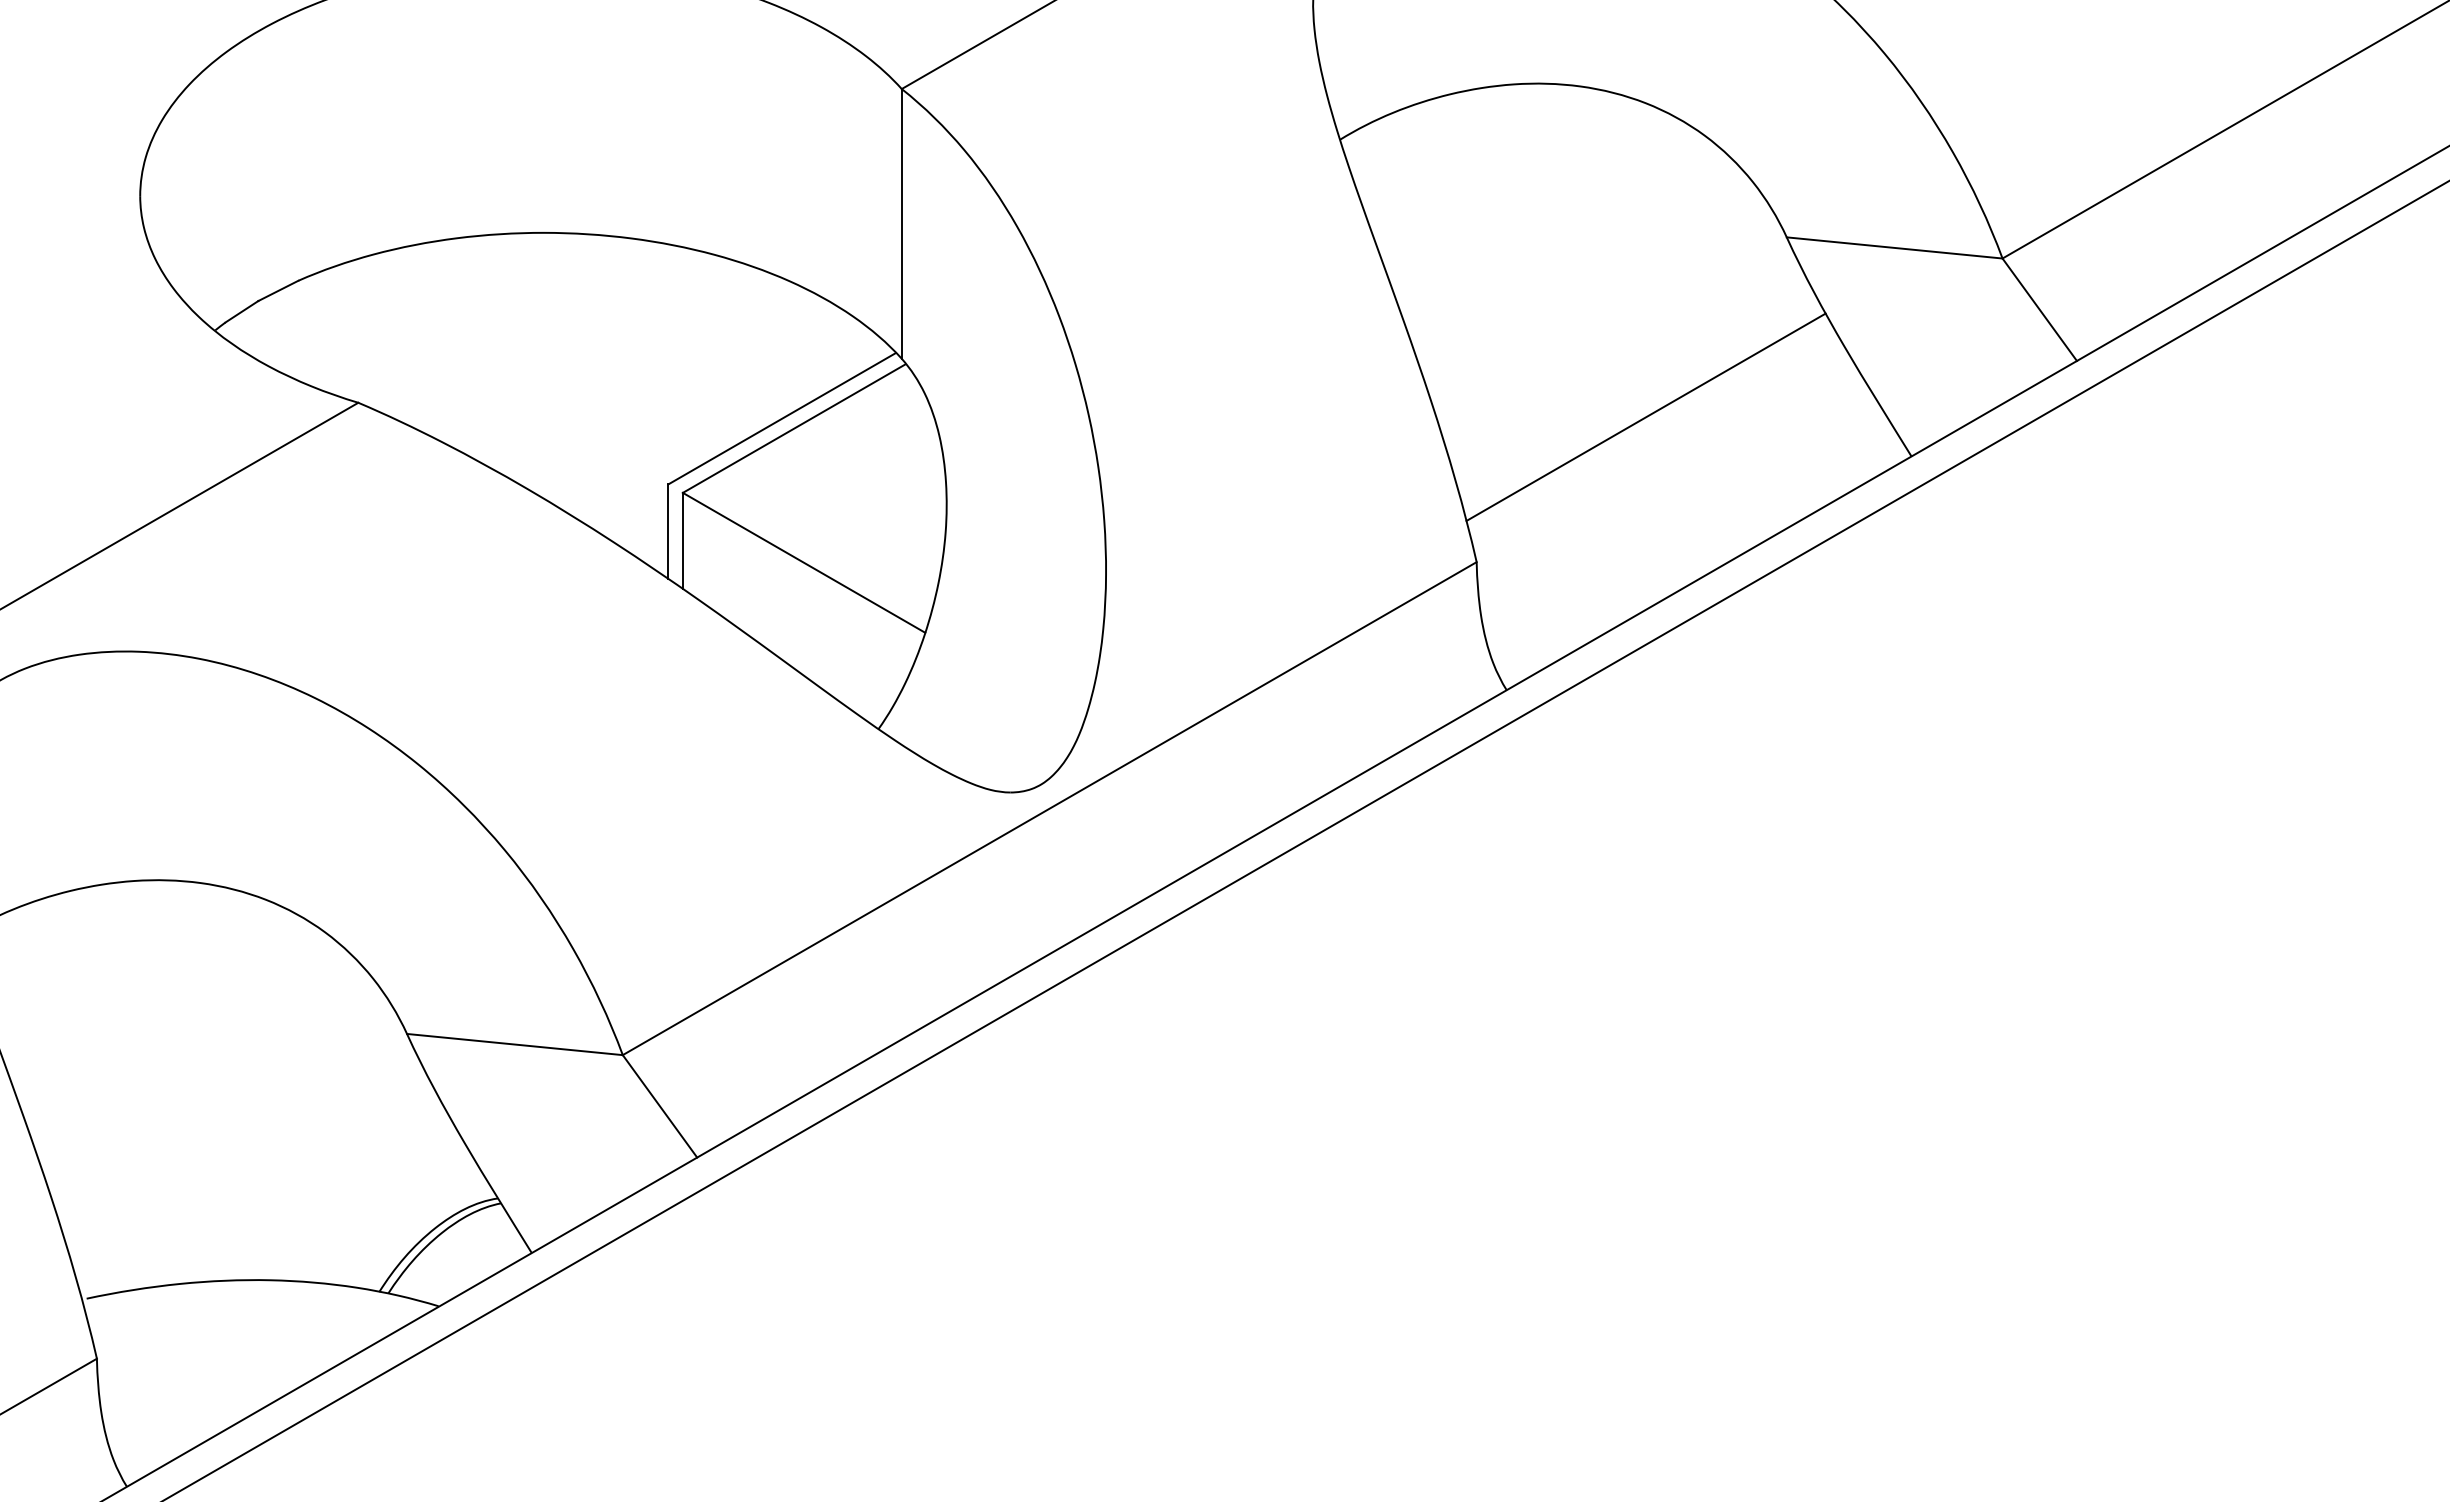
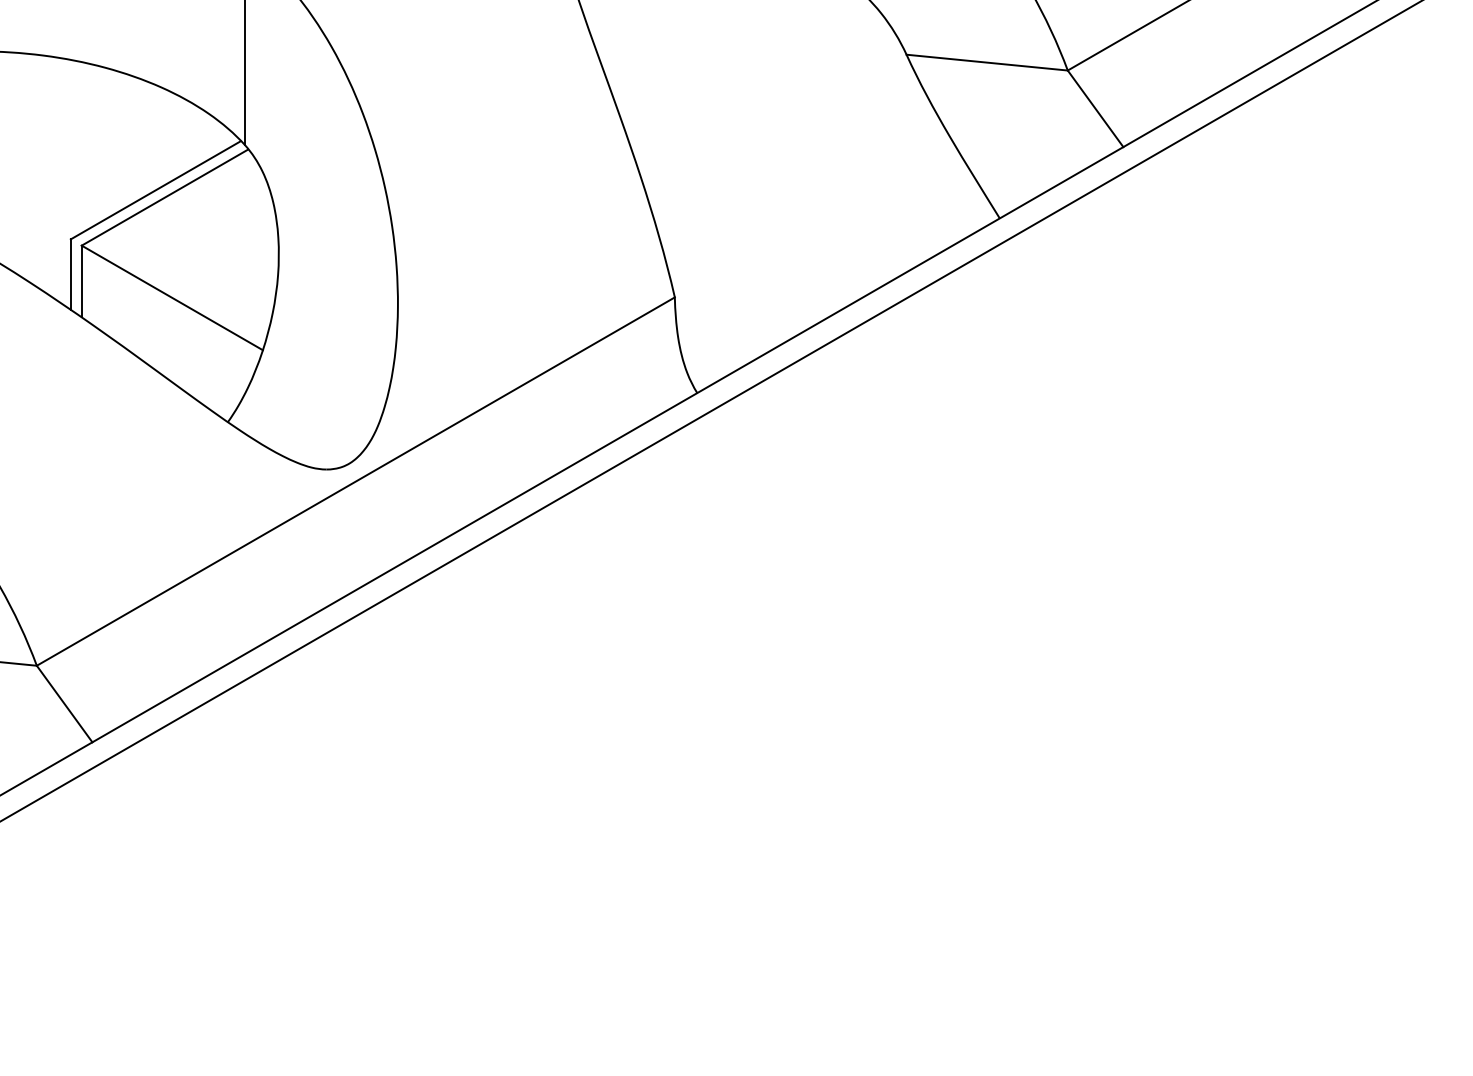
line: (1645, 416) -> (801, 188), removed

